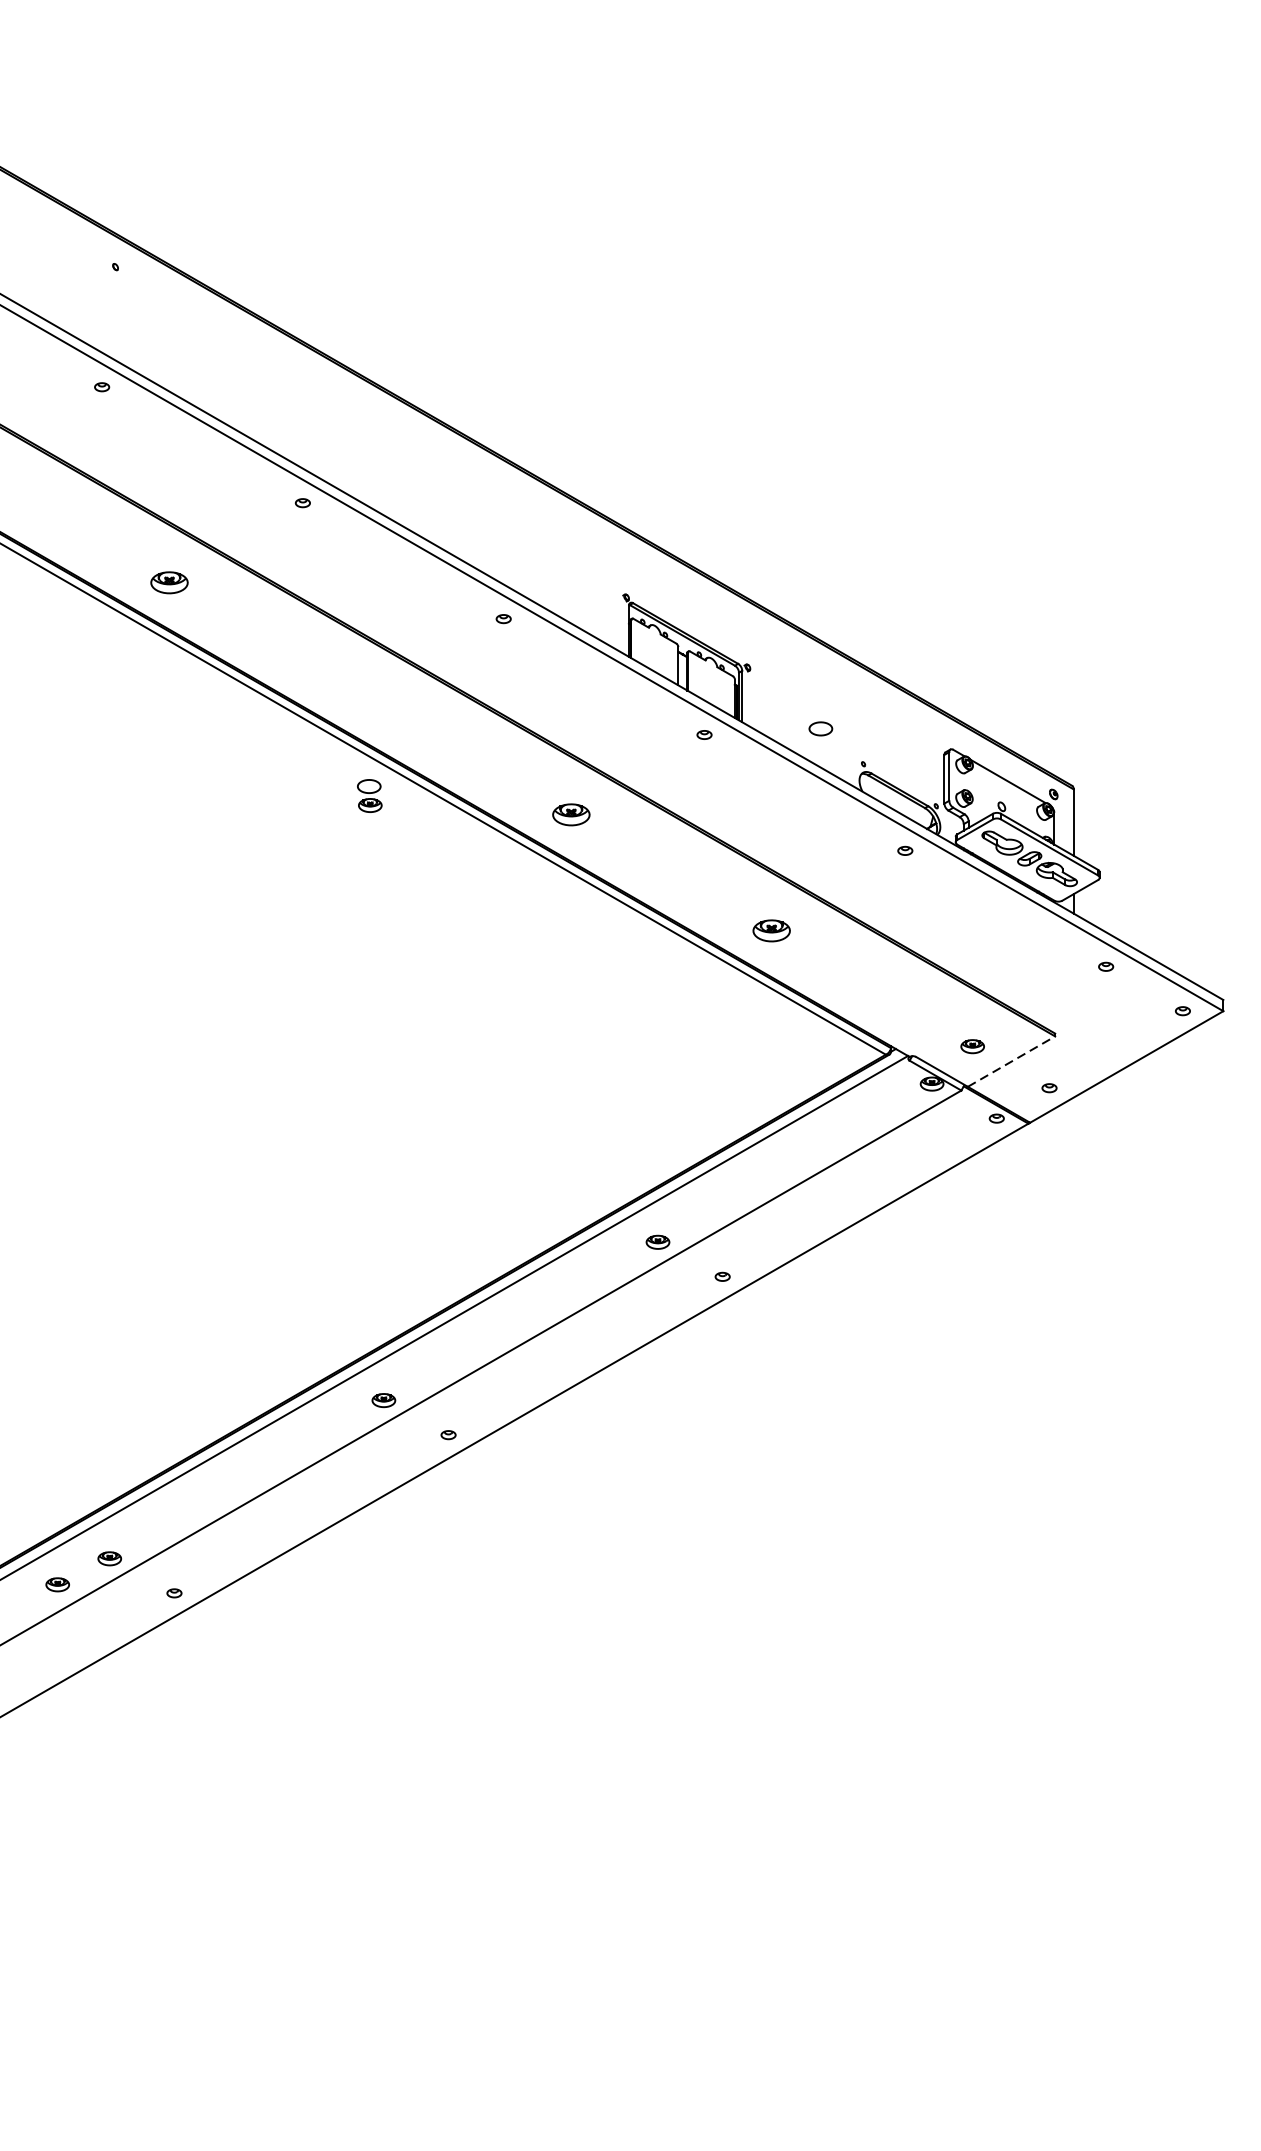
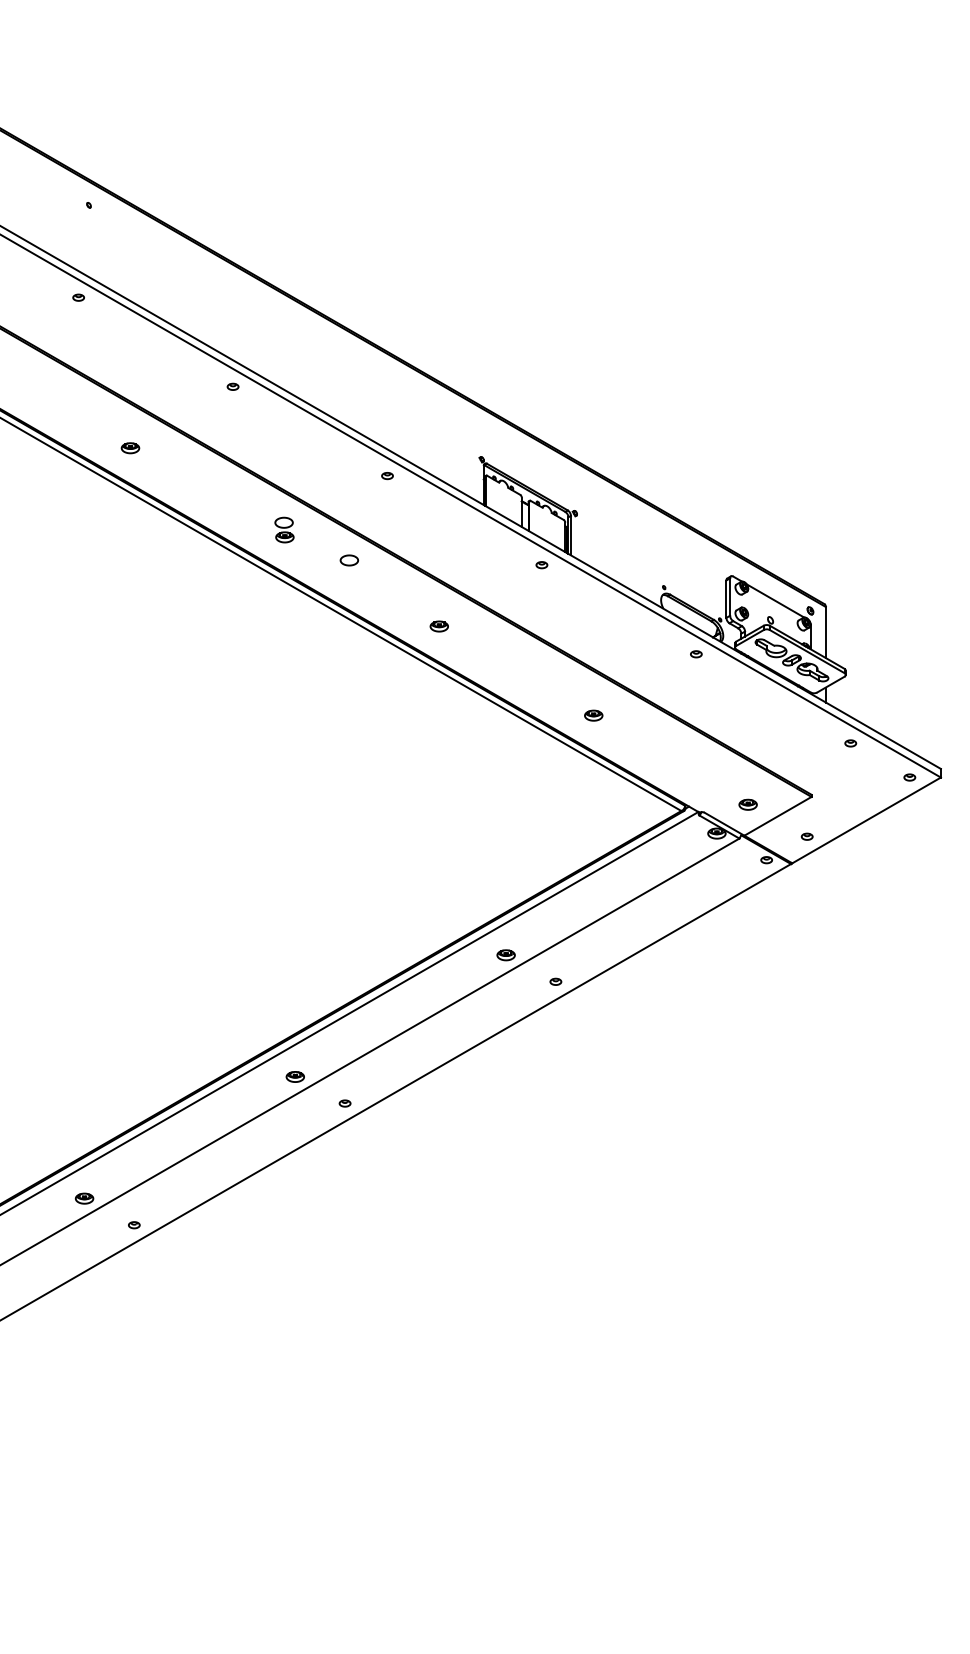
part: (169, 583) -> (130, 448), size x0.62
part: (821, 728) -> (349, 560), moved
part: (369, 795) -> (284, 529), moved
part: (570, 814) -> (438, 626), size x0.62
part: (771, 930) -> (593, 715), size x0.62
line: (1012, 1061) -> (778, 816), dashed -> solid
part: (57, 1584) -> (44, 1218), removed

